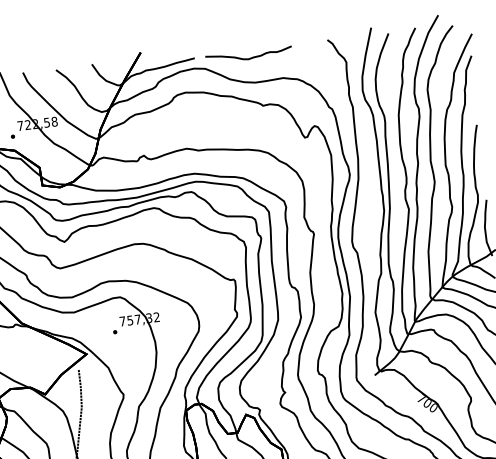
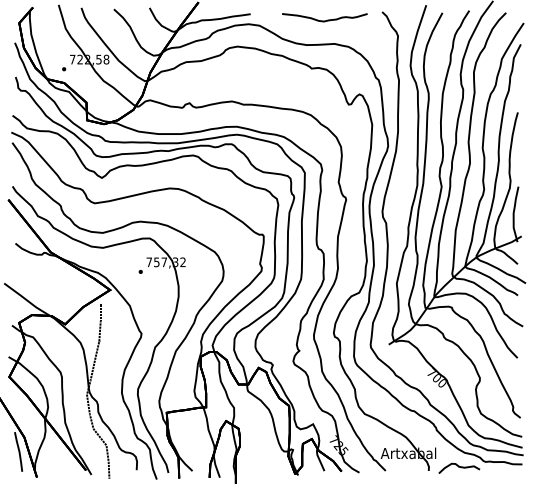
curve: (248, 58) -> (324, 20), moved

